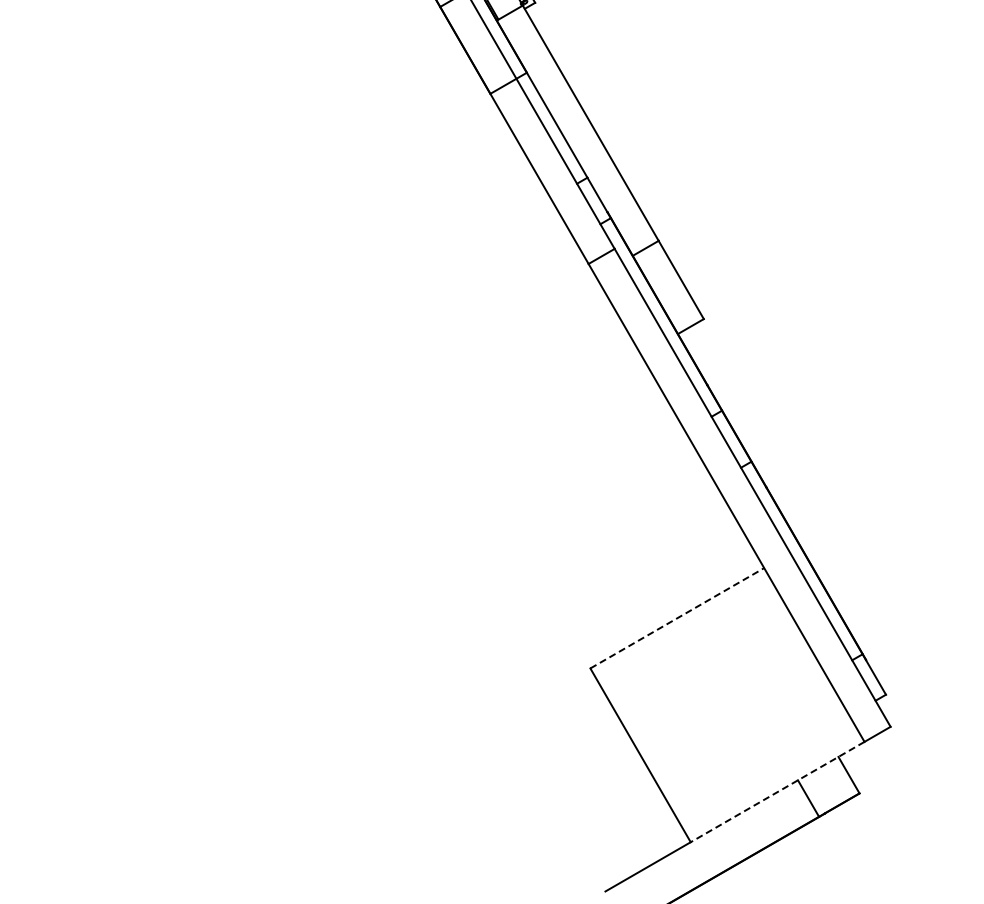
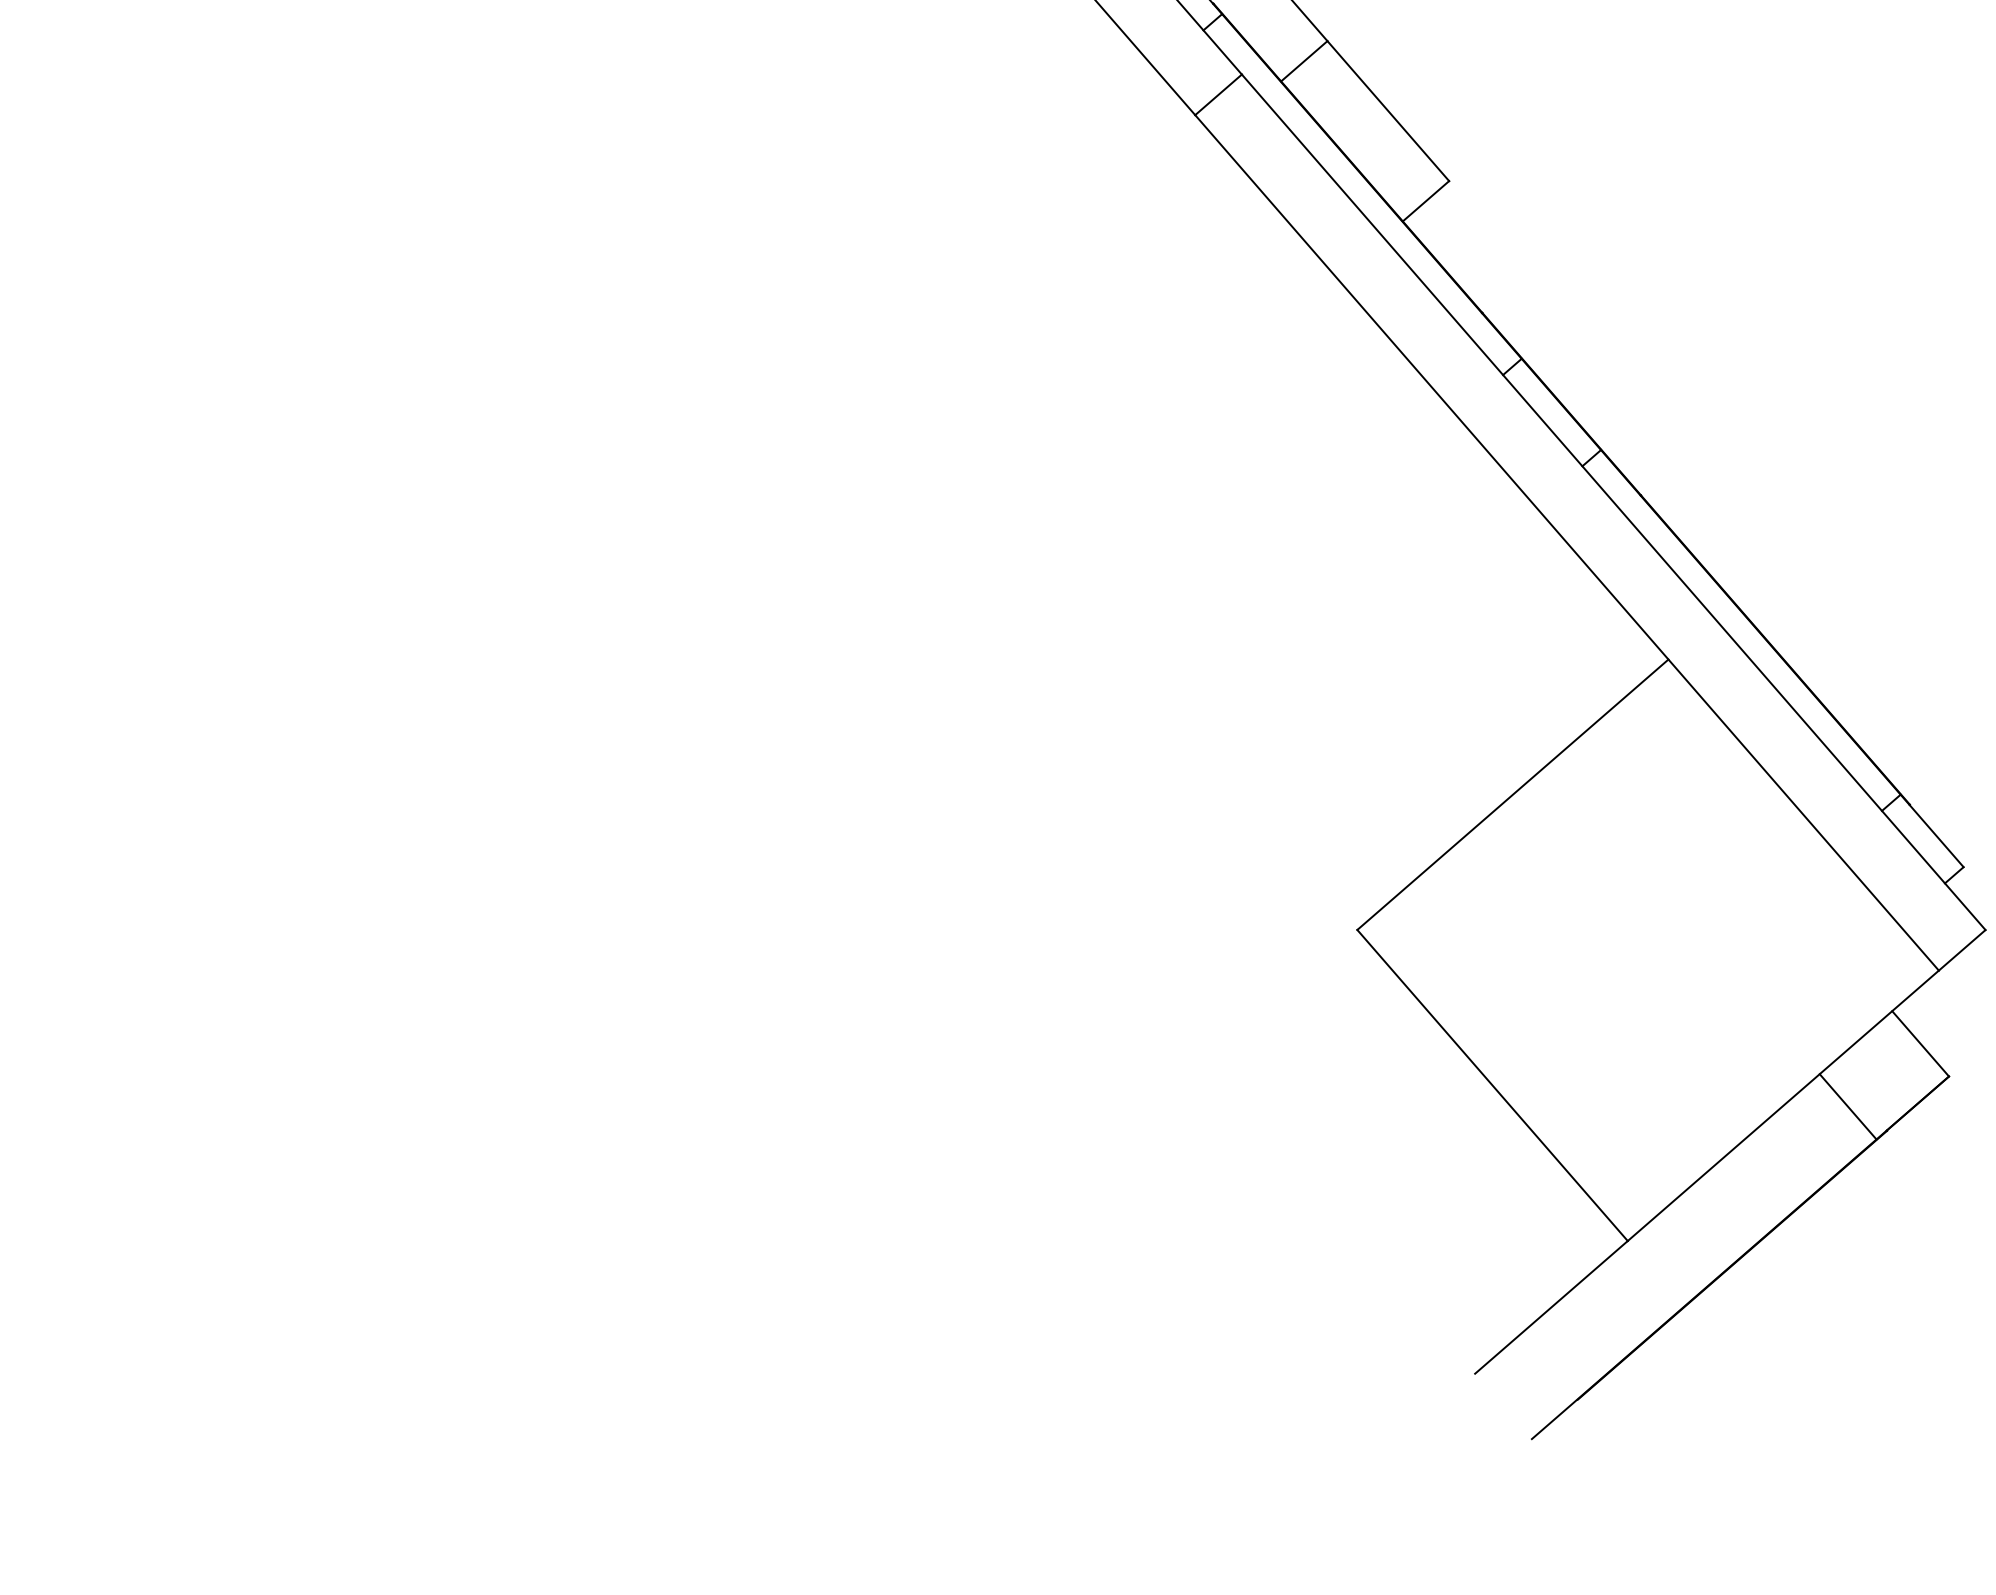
line: (677, 618) -> (1513, 795), dashed -> solid
line: (777, 792) -> (1783, 1106), dashed -> solid

